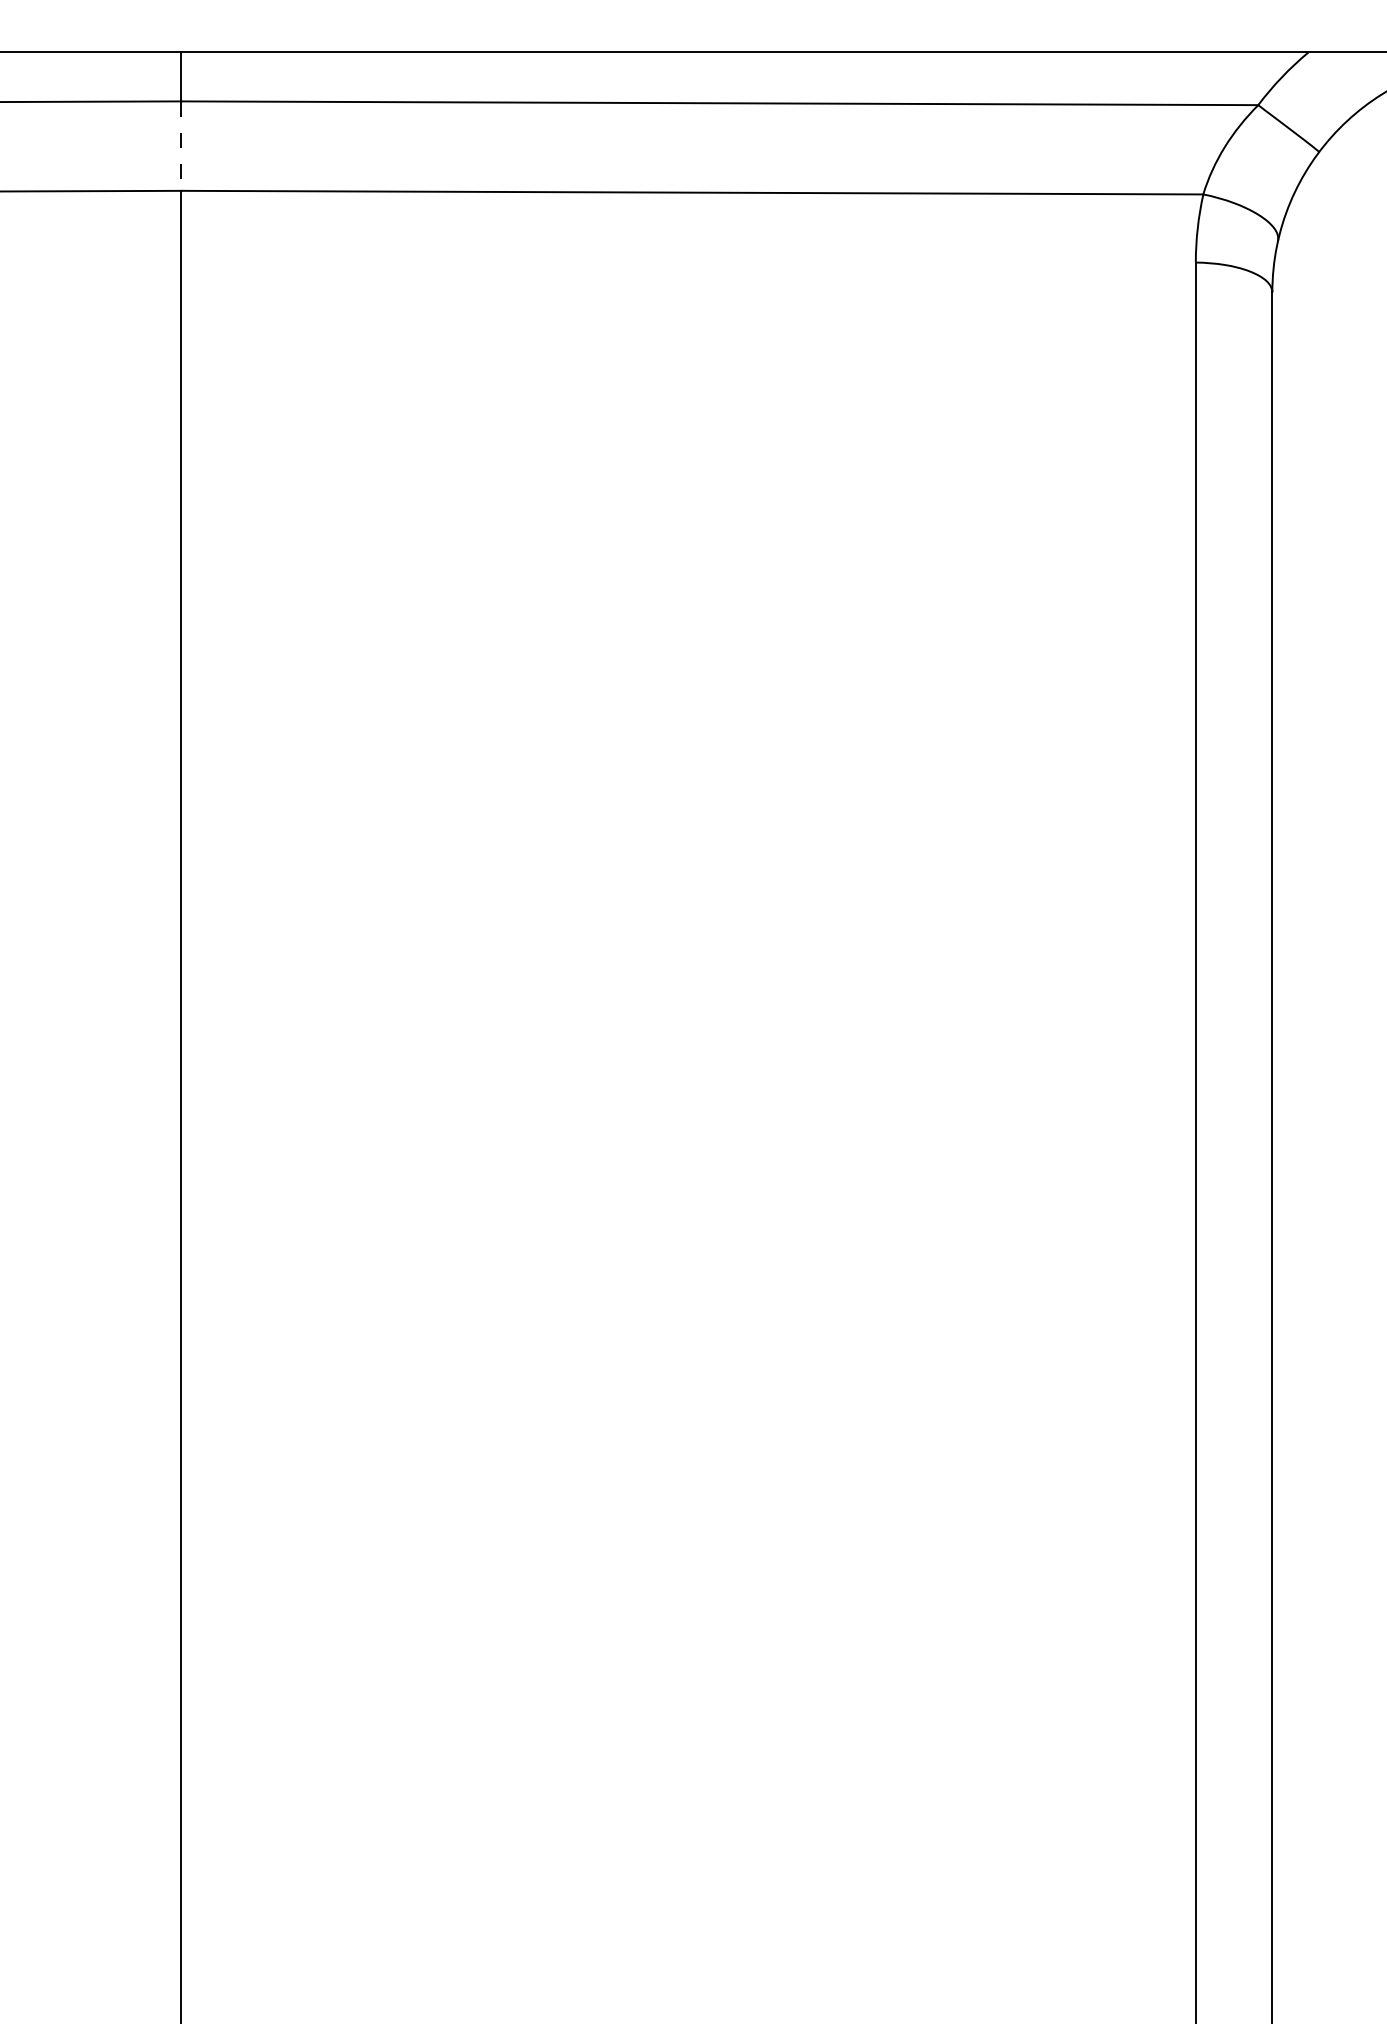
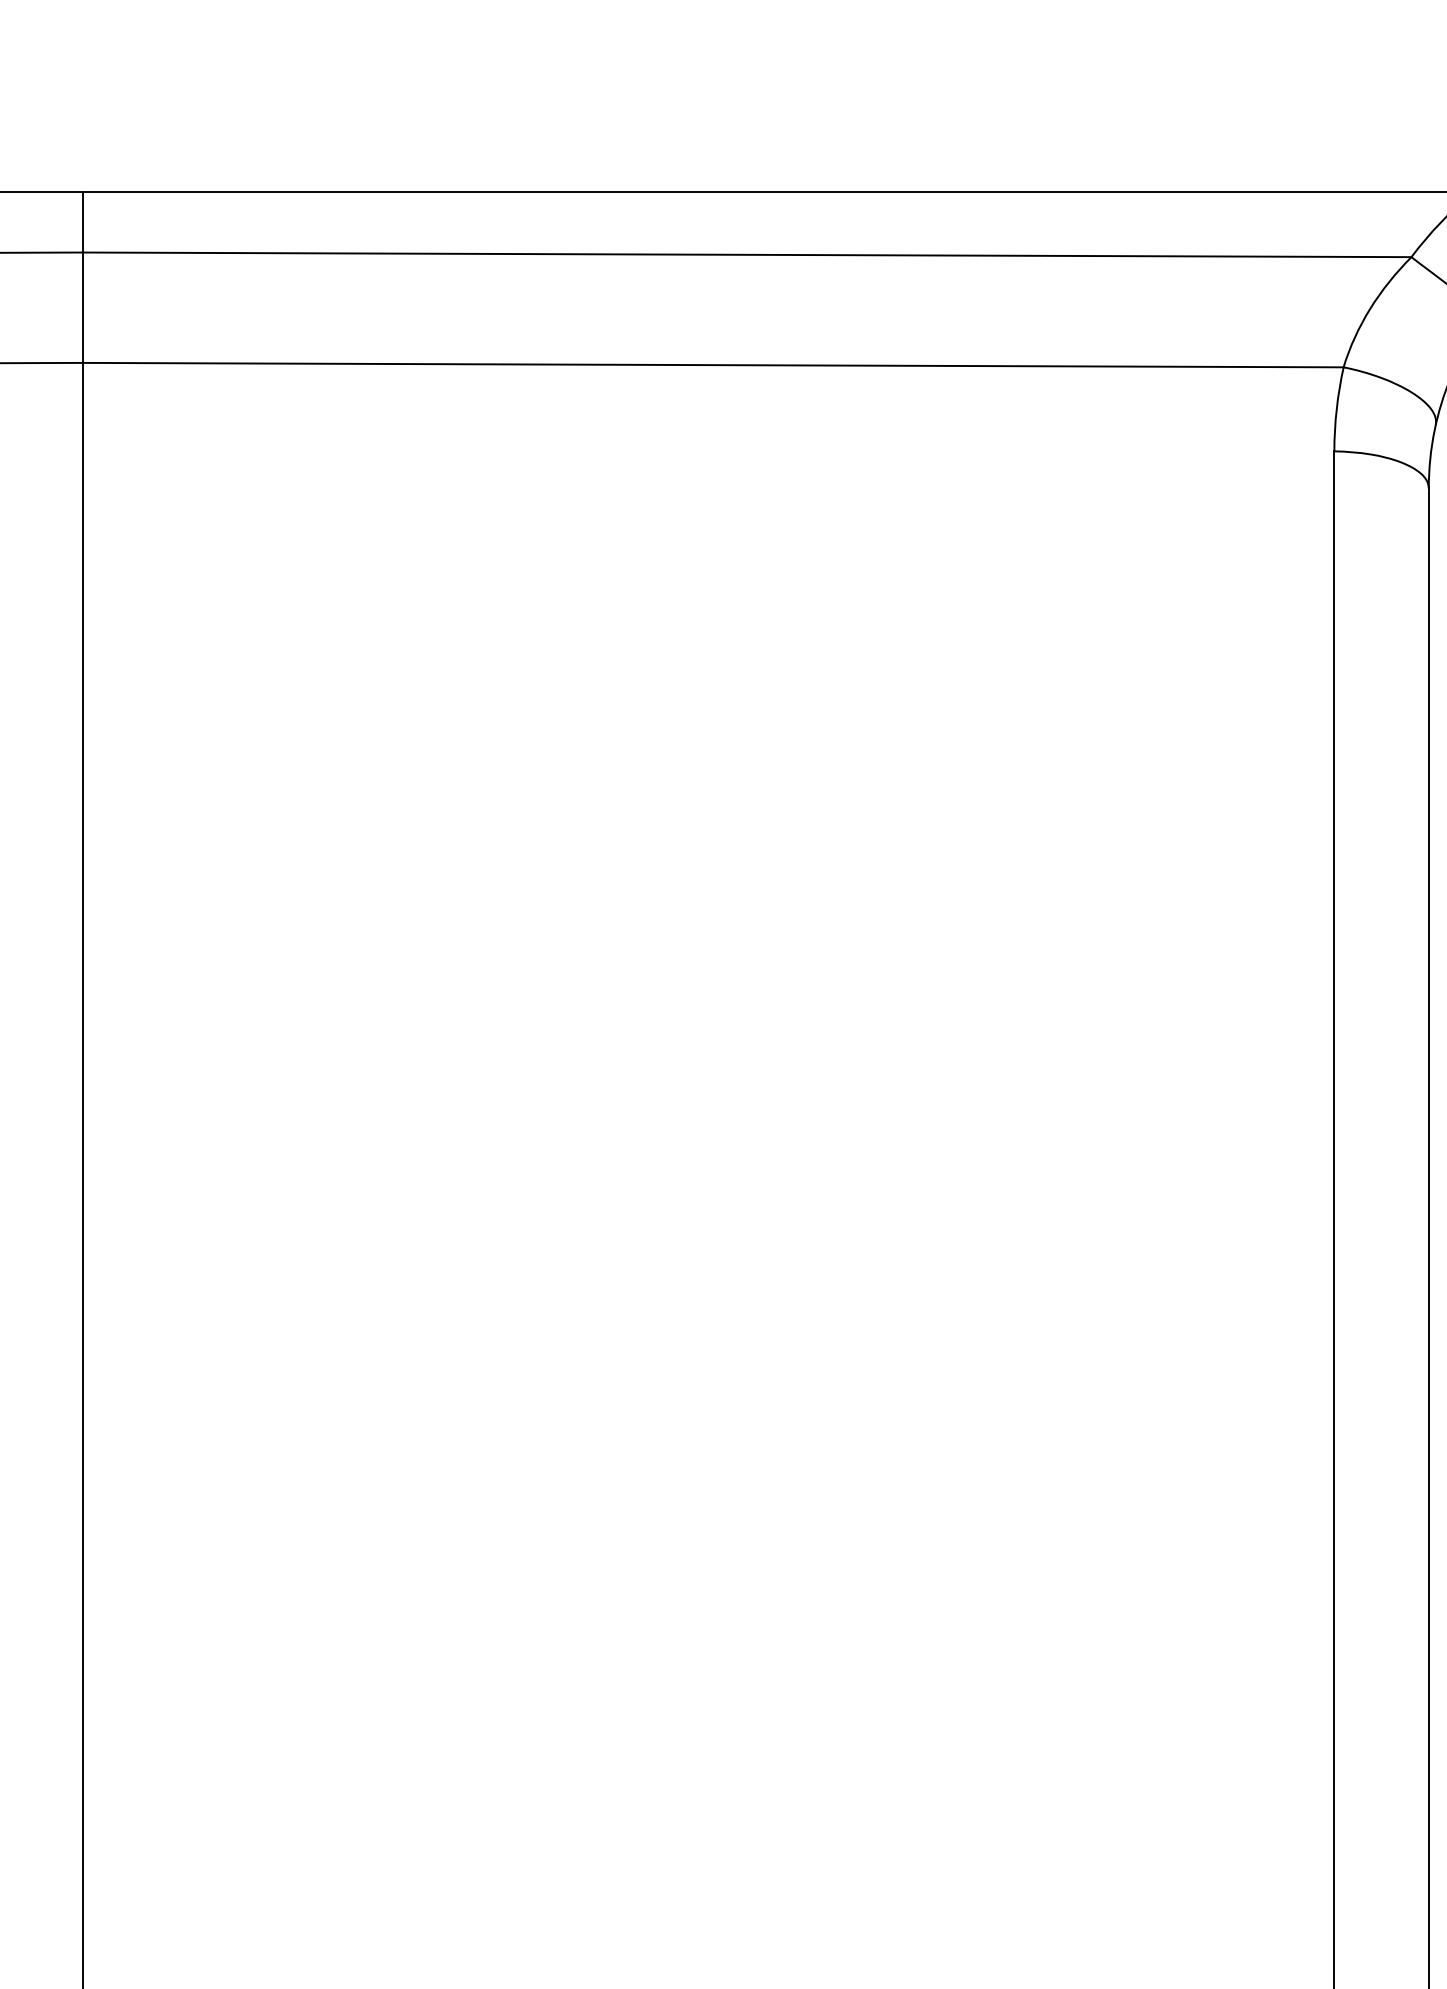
line: (181, 146) -> (82, 308), dashed -> solid

